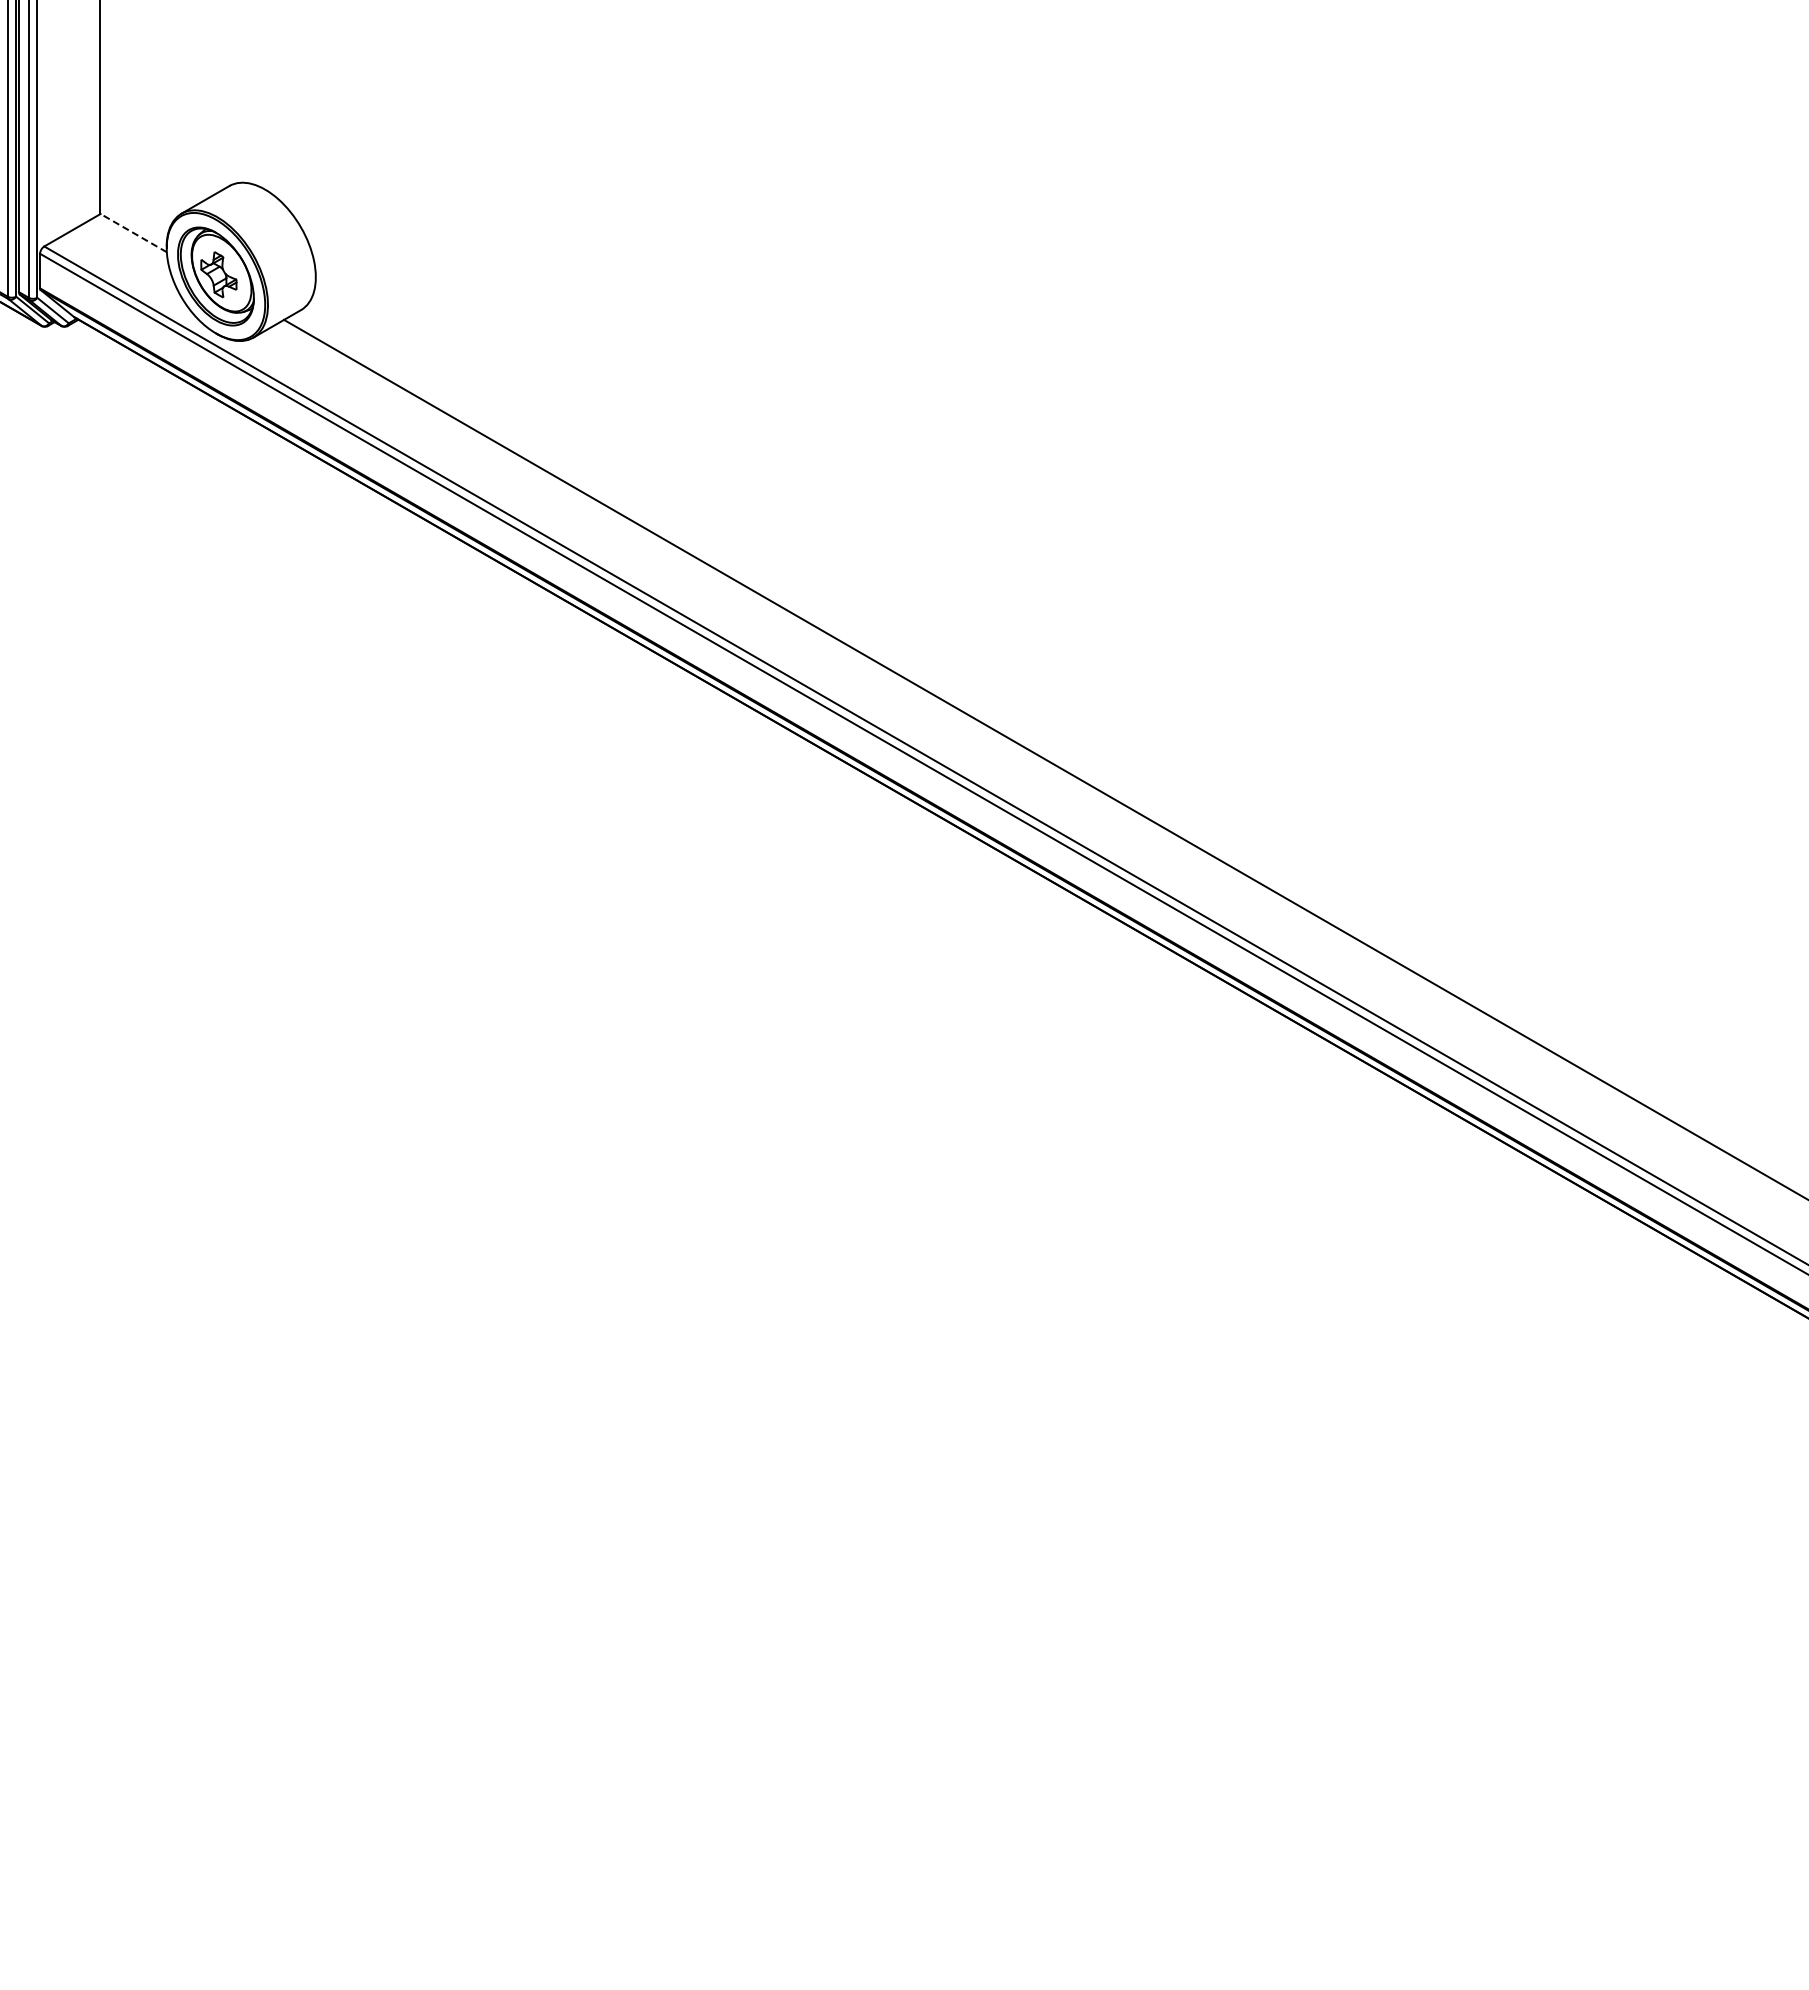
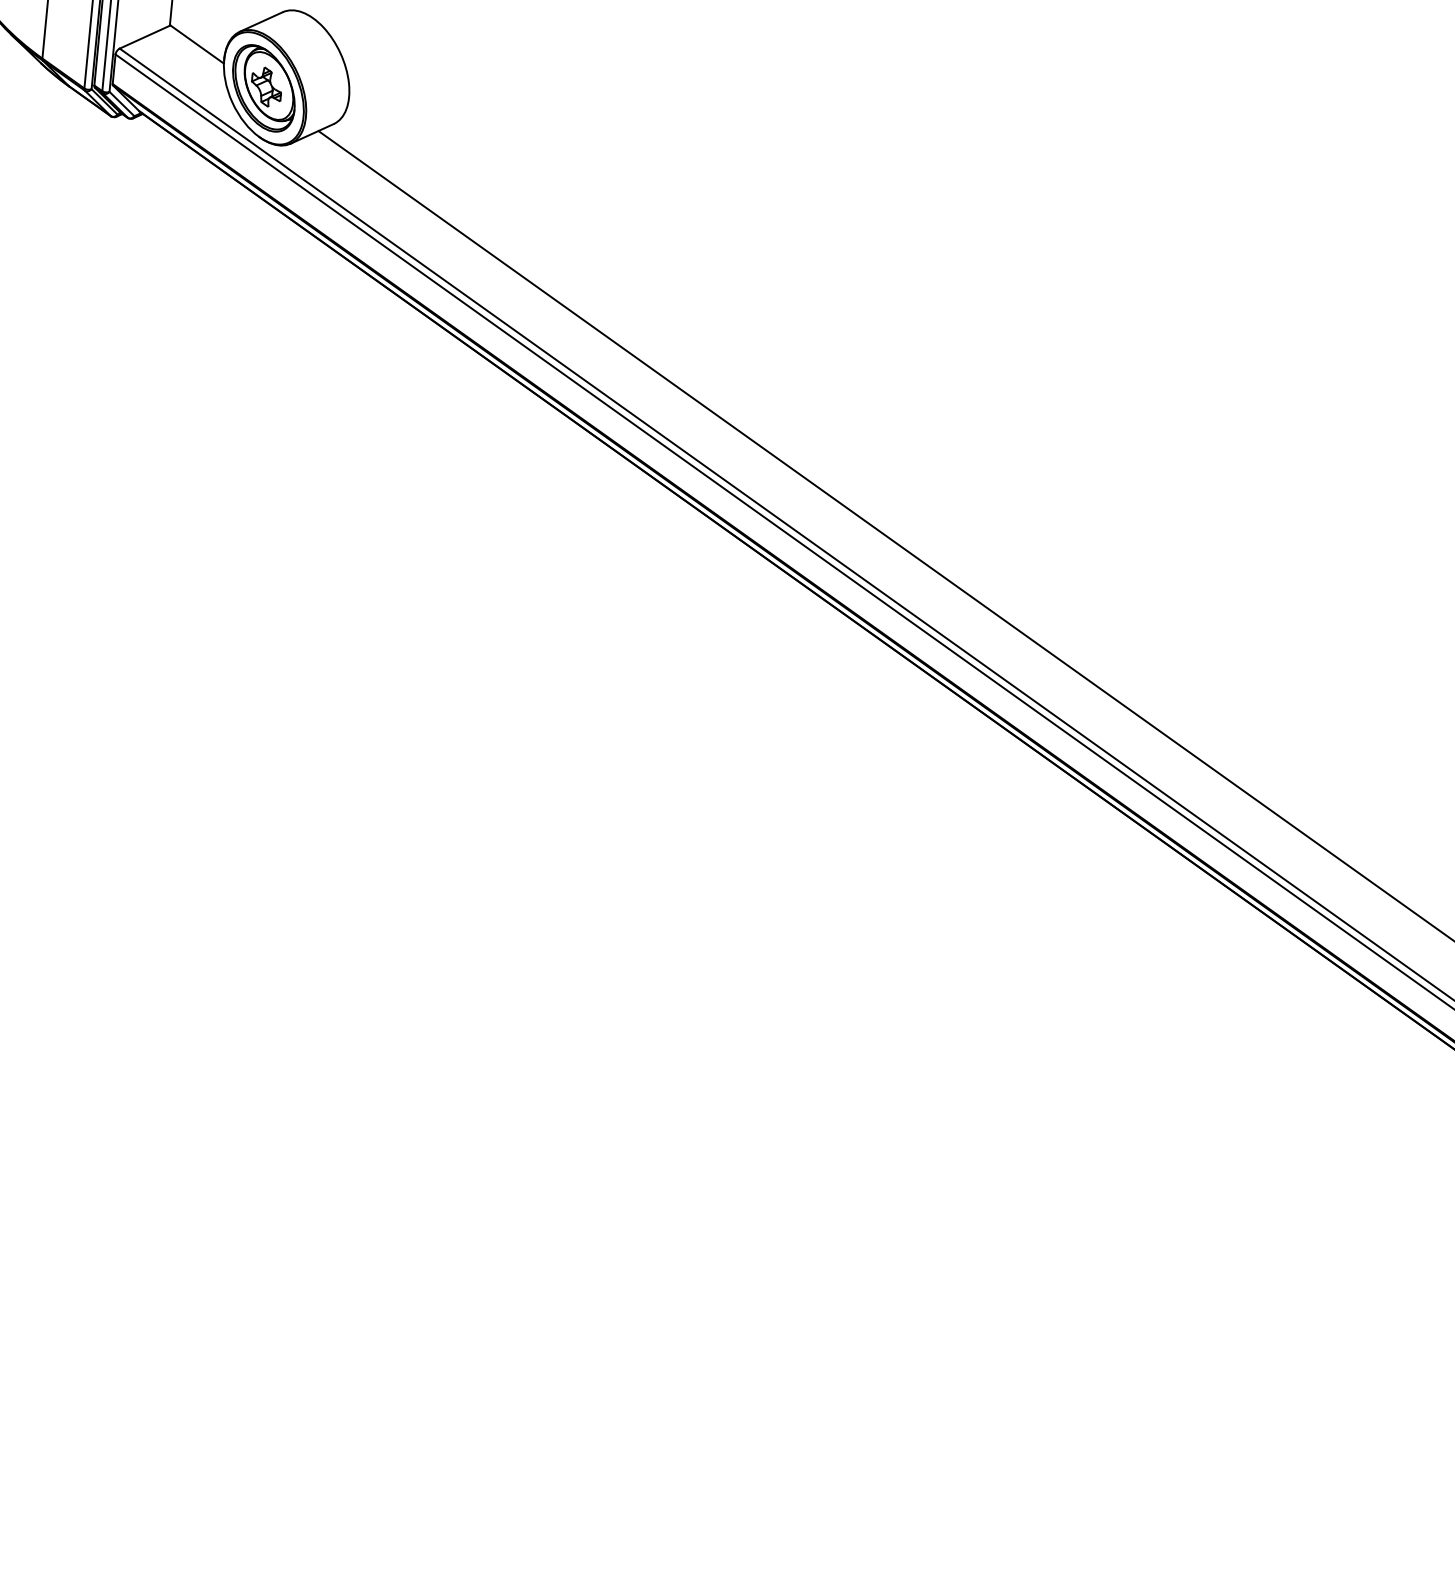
line: (133, 232) -> (197, 44), dashed -> solid

